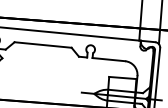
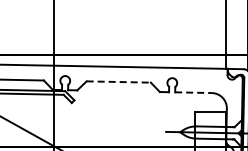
line: (43, 45) -> (119, 82), solid -> dashed
line: (109, 59) -> (194, 92), solid -> dashed

